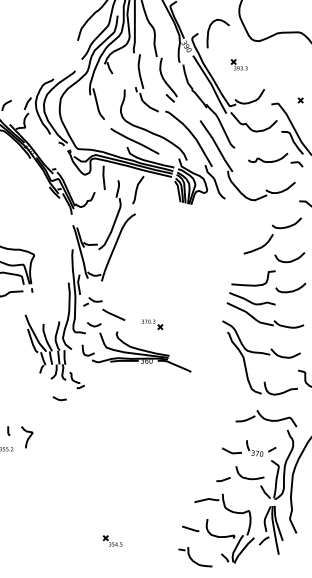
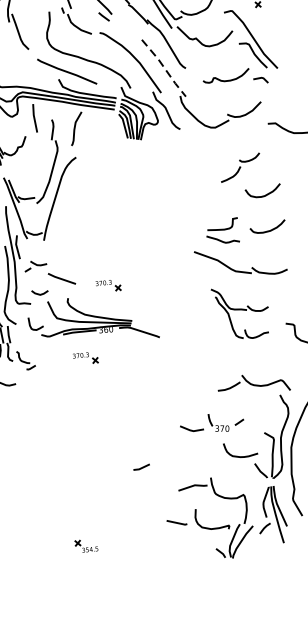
line: (217, 146) -> (165, 68), solid -> dashed
part: (272, 235) -> (240, 167), size x0.6
part: (252, 287) -> (222, 230), size x0.6
part: (261, 357) -> (241, 312), size x0.6
part: (127, 383) -> (85, 358), added
part: (249, 448) -> (212, 423), moved
line: (223, 479) -> (141, 467), moved
part: (195, 557) -> (185, 555), removed

